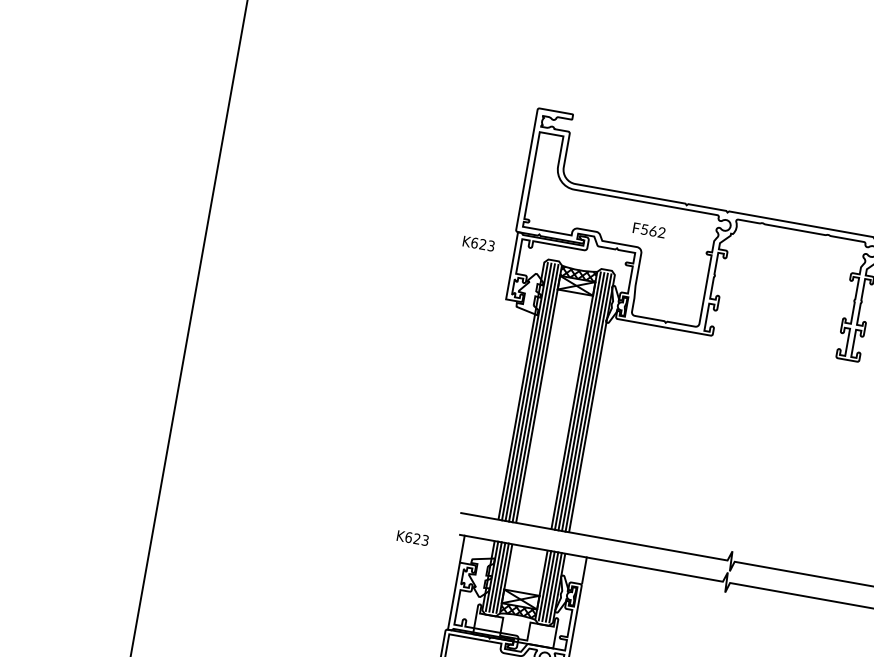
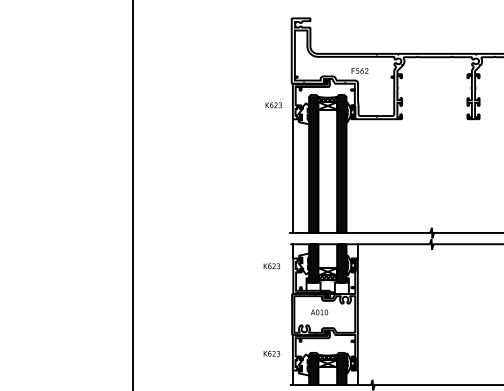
text: (478, 244) -> (273, 105), moved
line: (486, 405) -> (292, 175), added
text: (411, 538) -> (271, 266), moved

